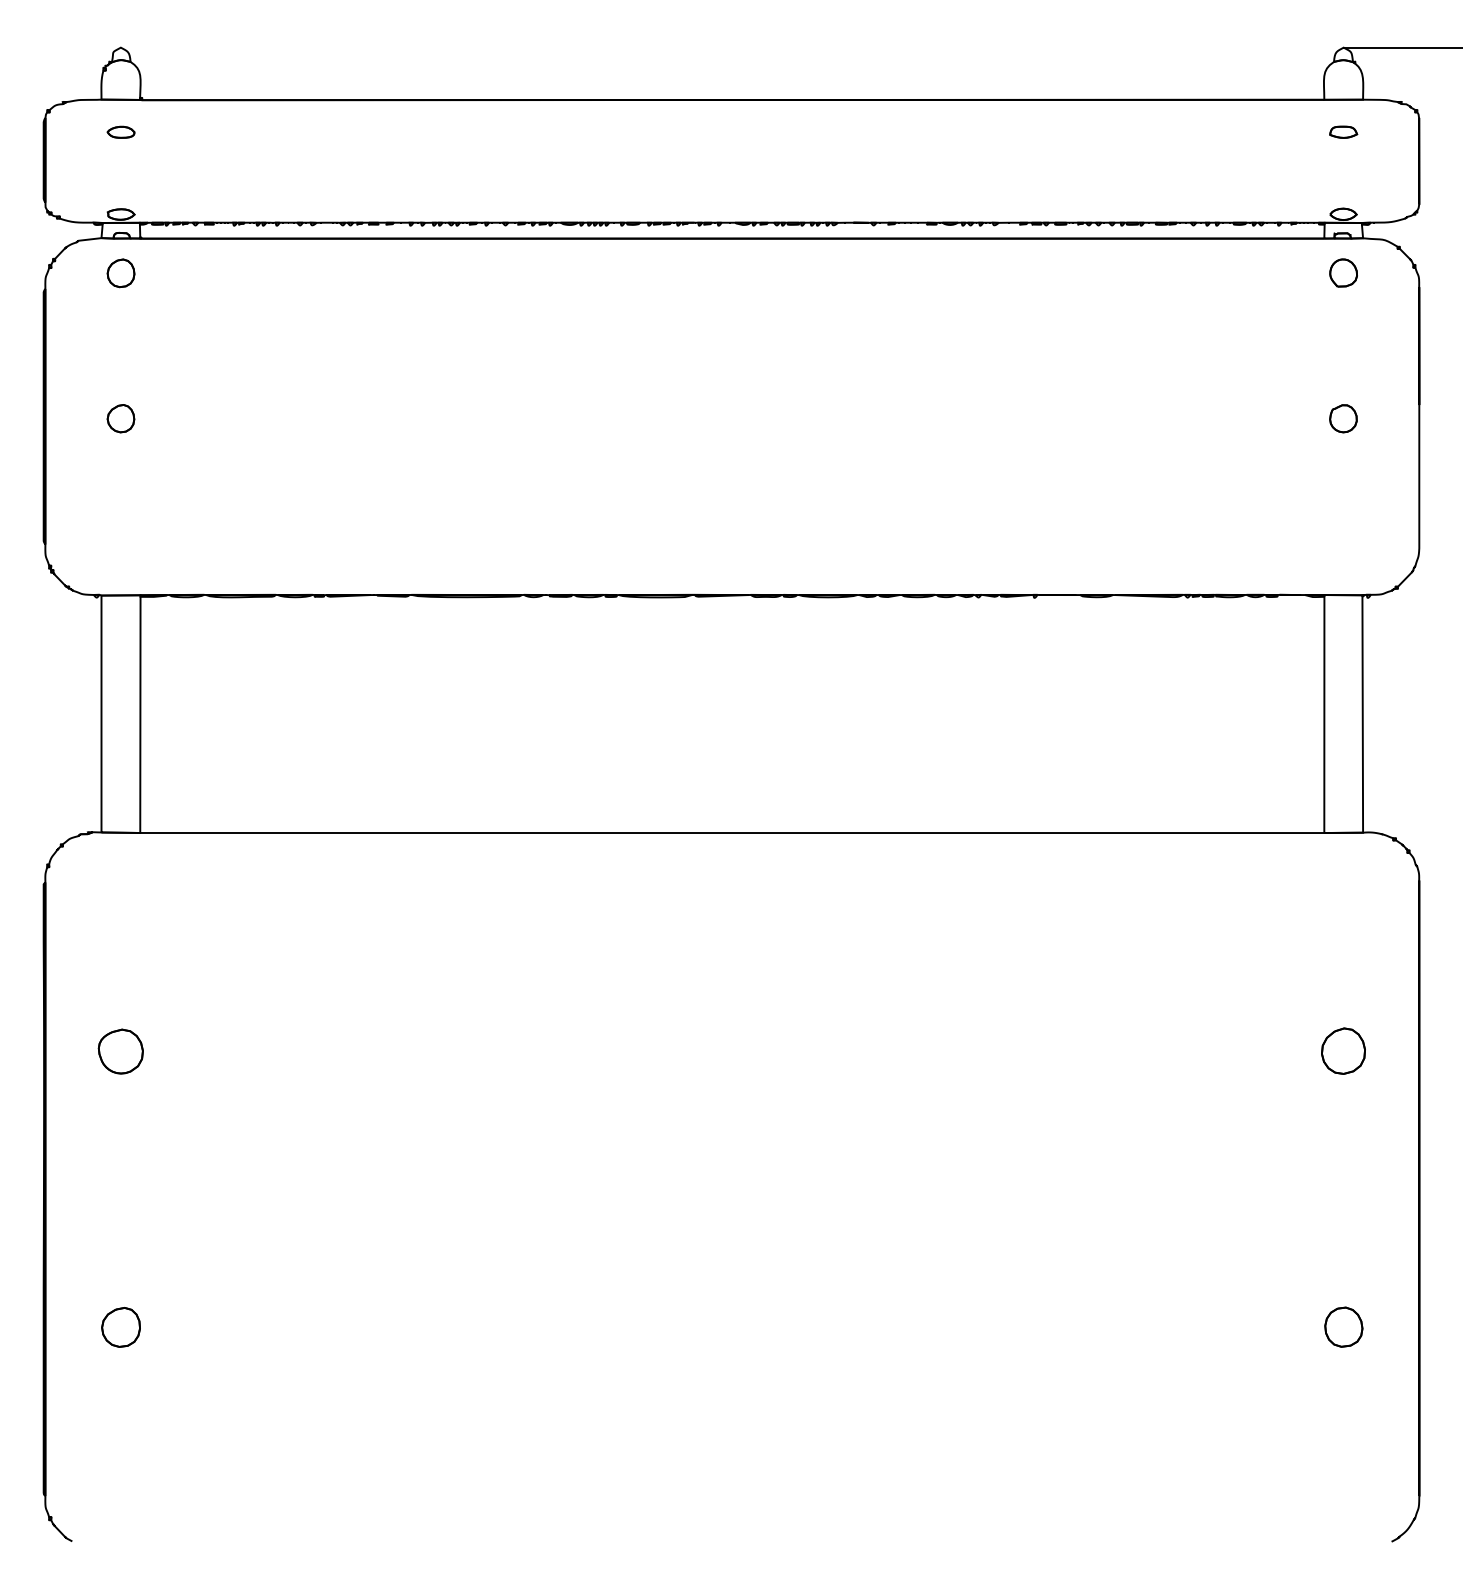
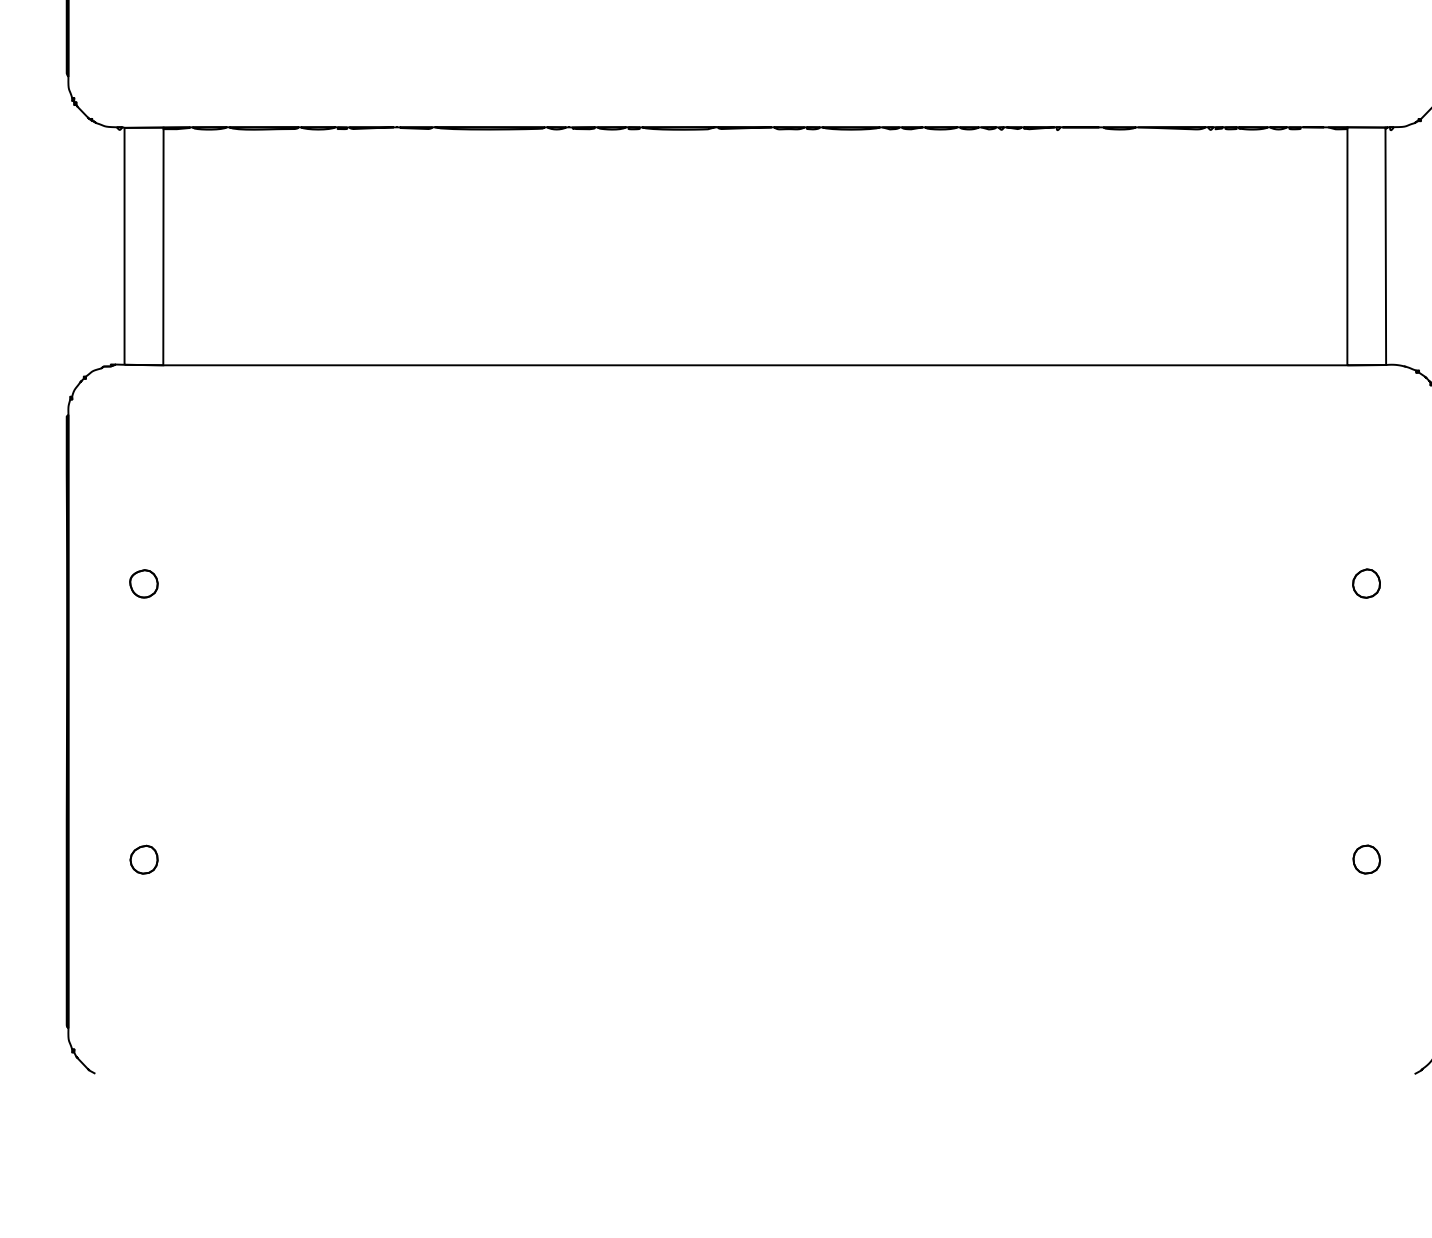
part: (120, 1051) -> (143, 583), size x0.62
part: (1343, 1051) -> (1366, 583), size x0.62
part: (120, 1327) -> (143, 859), size x0.71
part: (1343, 1327) -> (1366, 859), size x0.71

